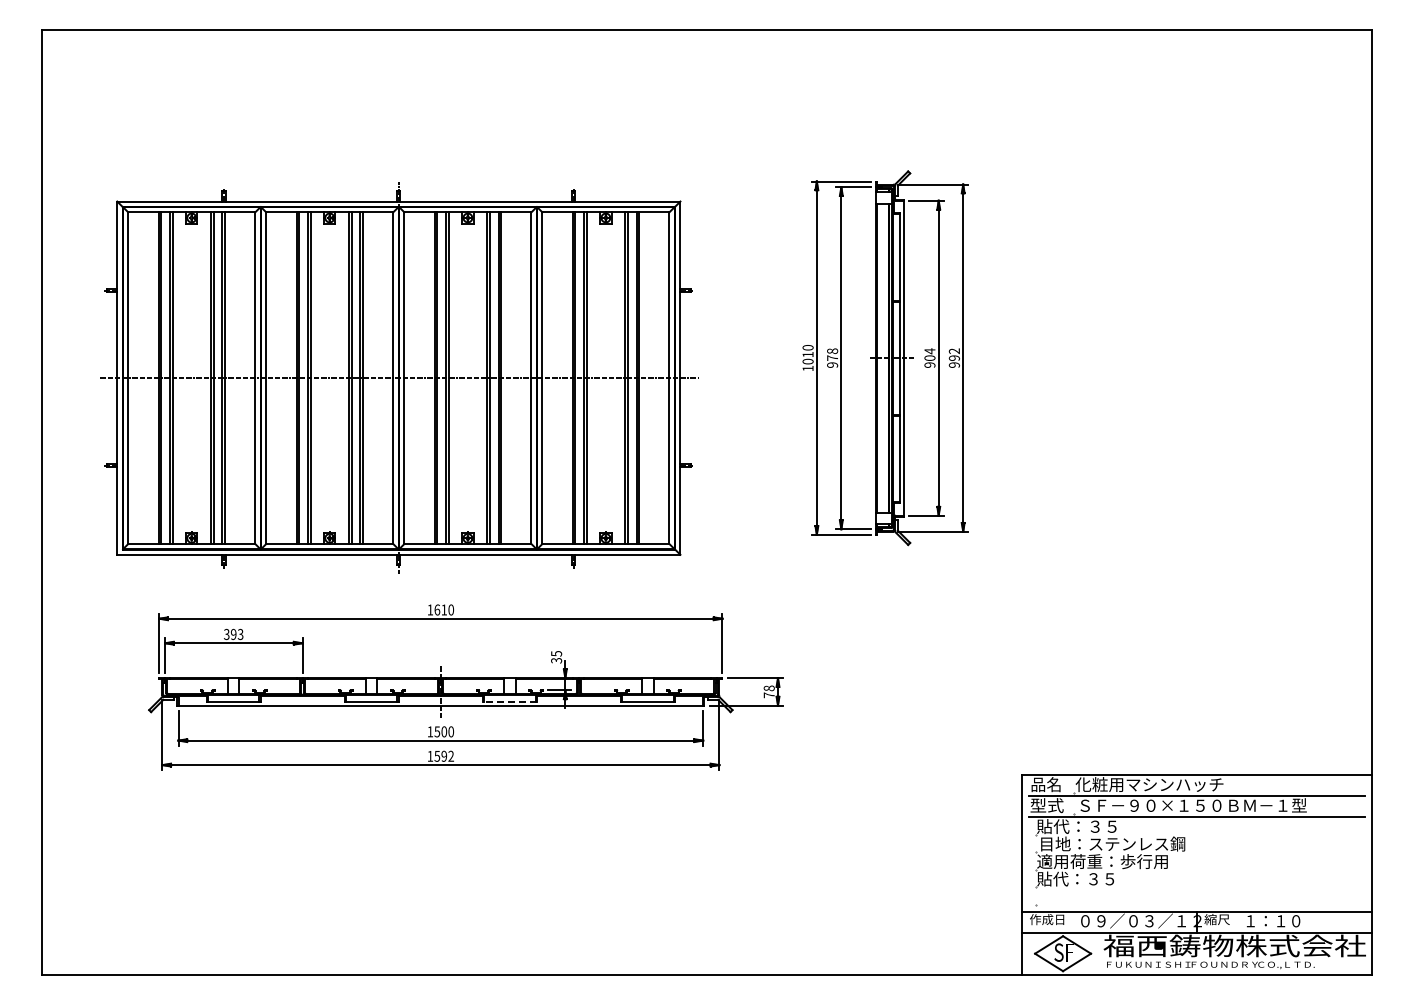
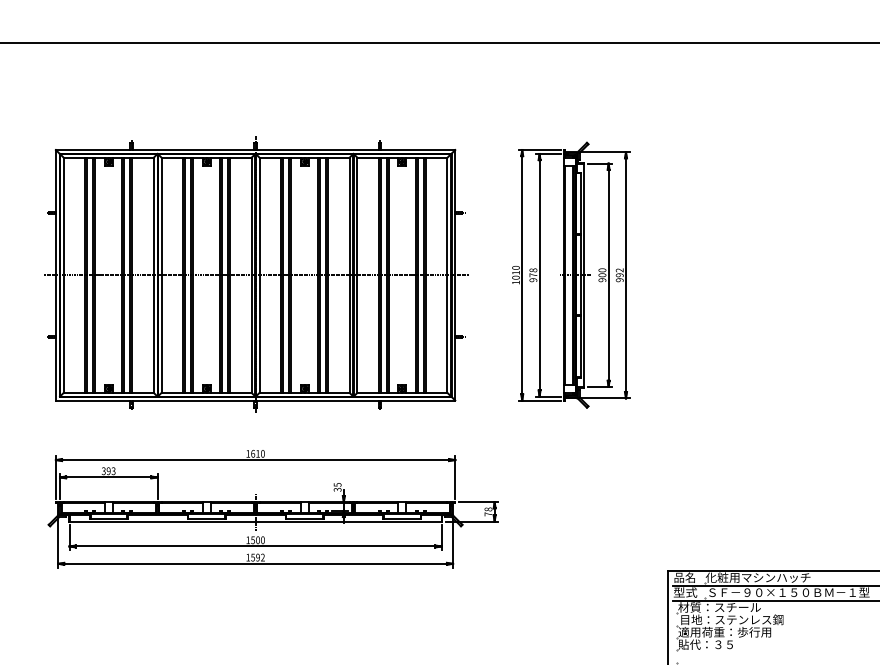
text: (929, 351) -> (602, 270), 904 -> 900
part: (399, 377) -> (256, 274), moved
line: (509, 701) -> (304, 518), dashed -> solid
text: (1095, 826) -> (719, 607), 貼代：３５ -> 材質：スチール

